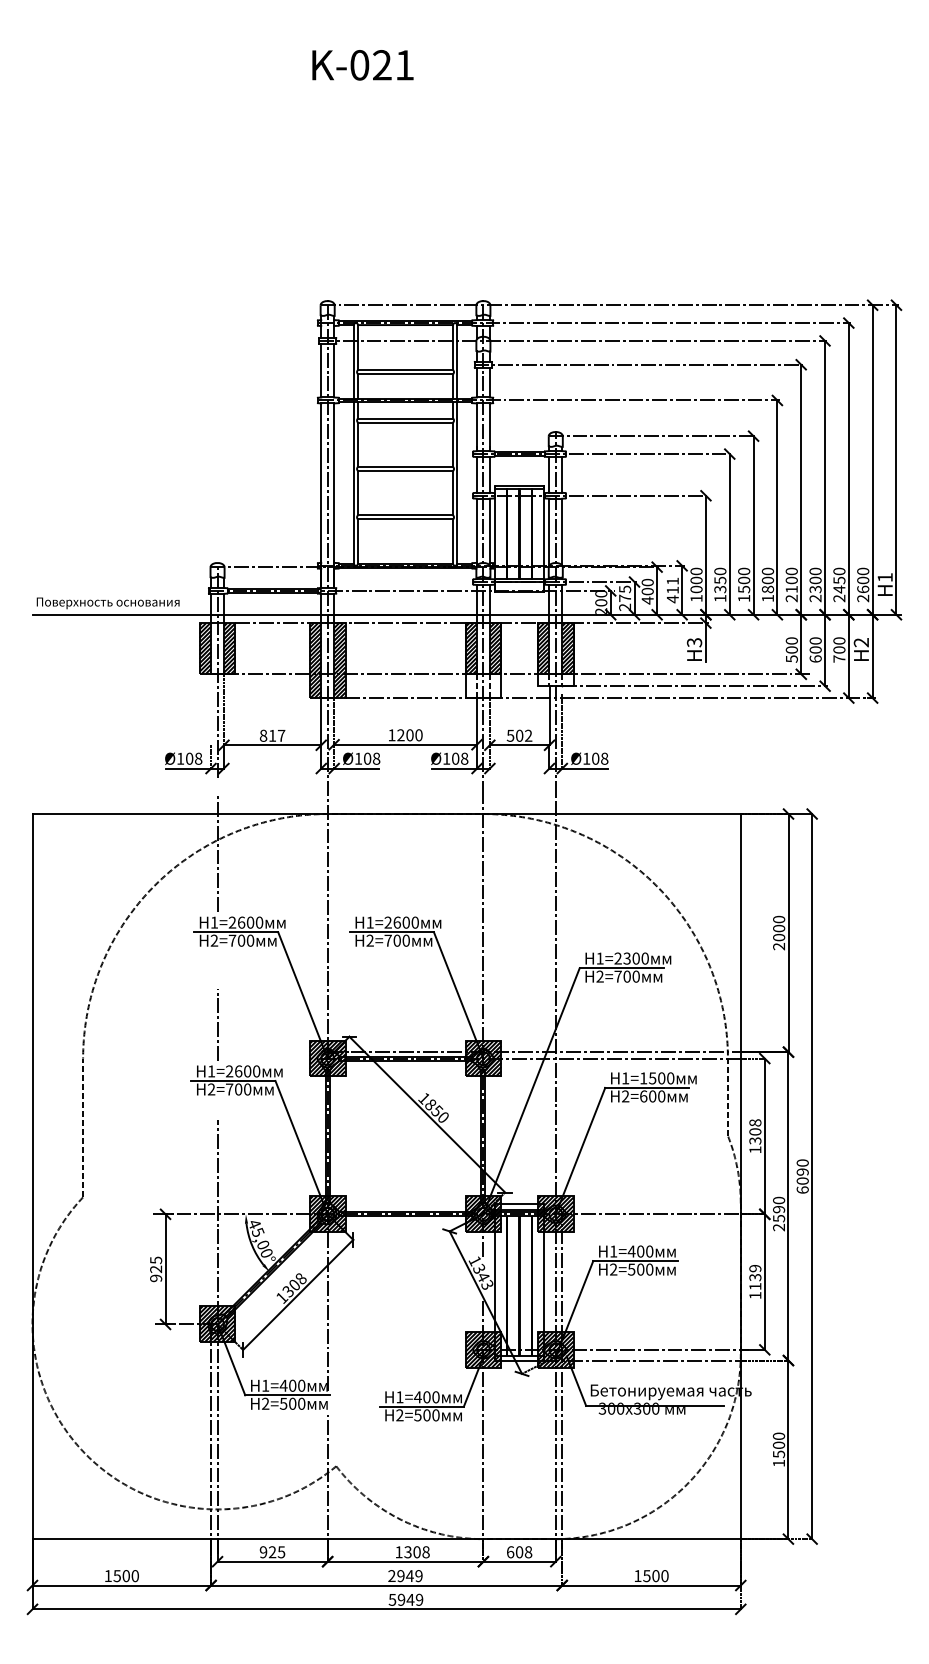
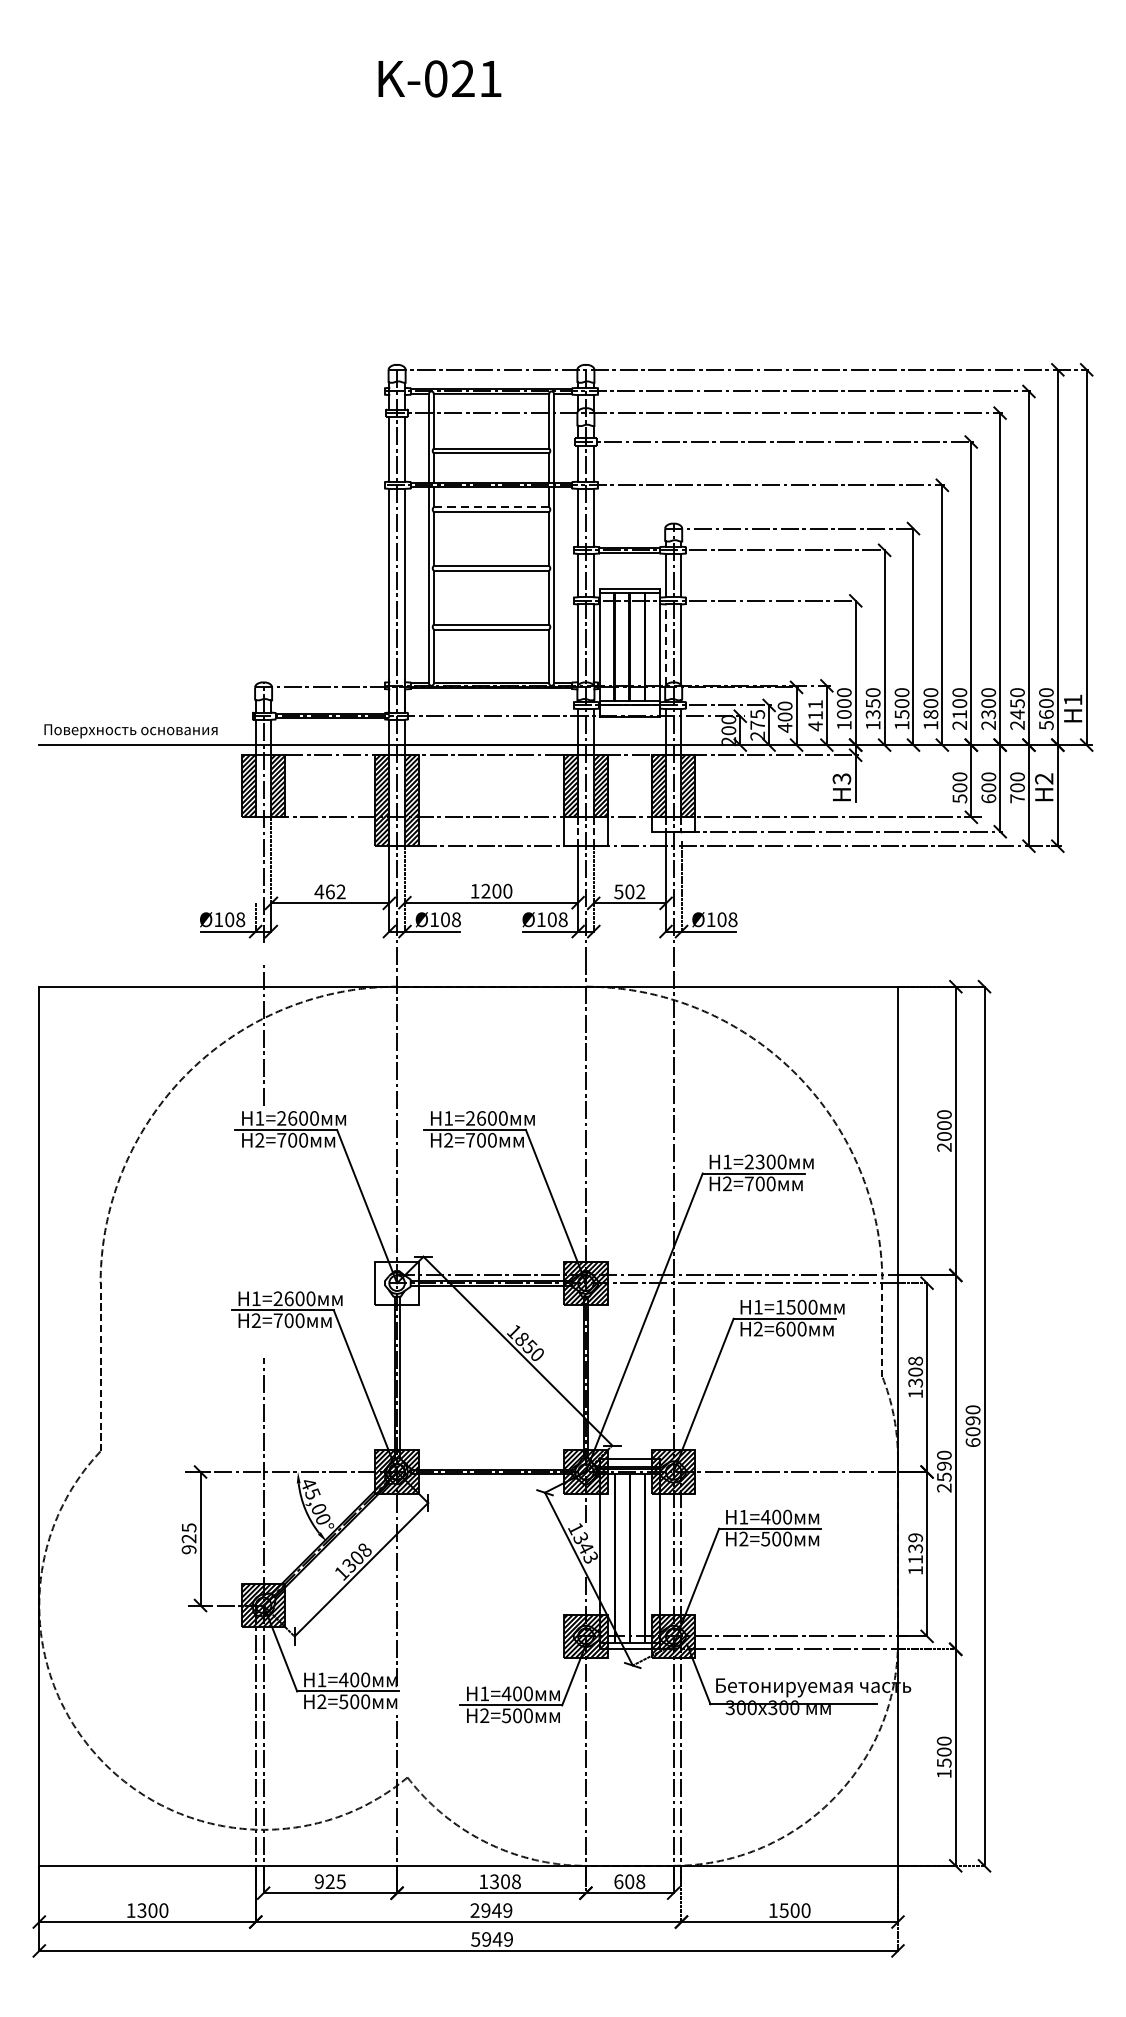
line: (405, 418) -> (491, 507), solid -> dashed
line: (549, 531) -> (666, 644), solid -> dashed
text: (863, 598) -> (1046, 725), 2600 -> 5600
text: (272, 735) -> (330, 891), 817 -> 462
line: (217, 1024) -> (263, 1241), removed
hatch: (327, 1058) -> (396, 1283), removed
text: (117, 1575) -> (142, 1909), 1500 -> 1300

